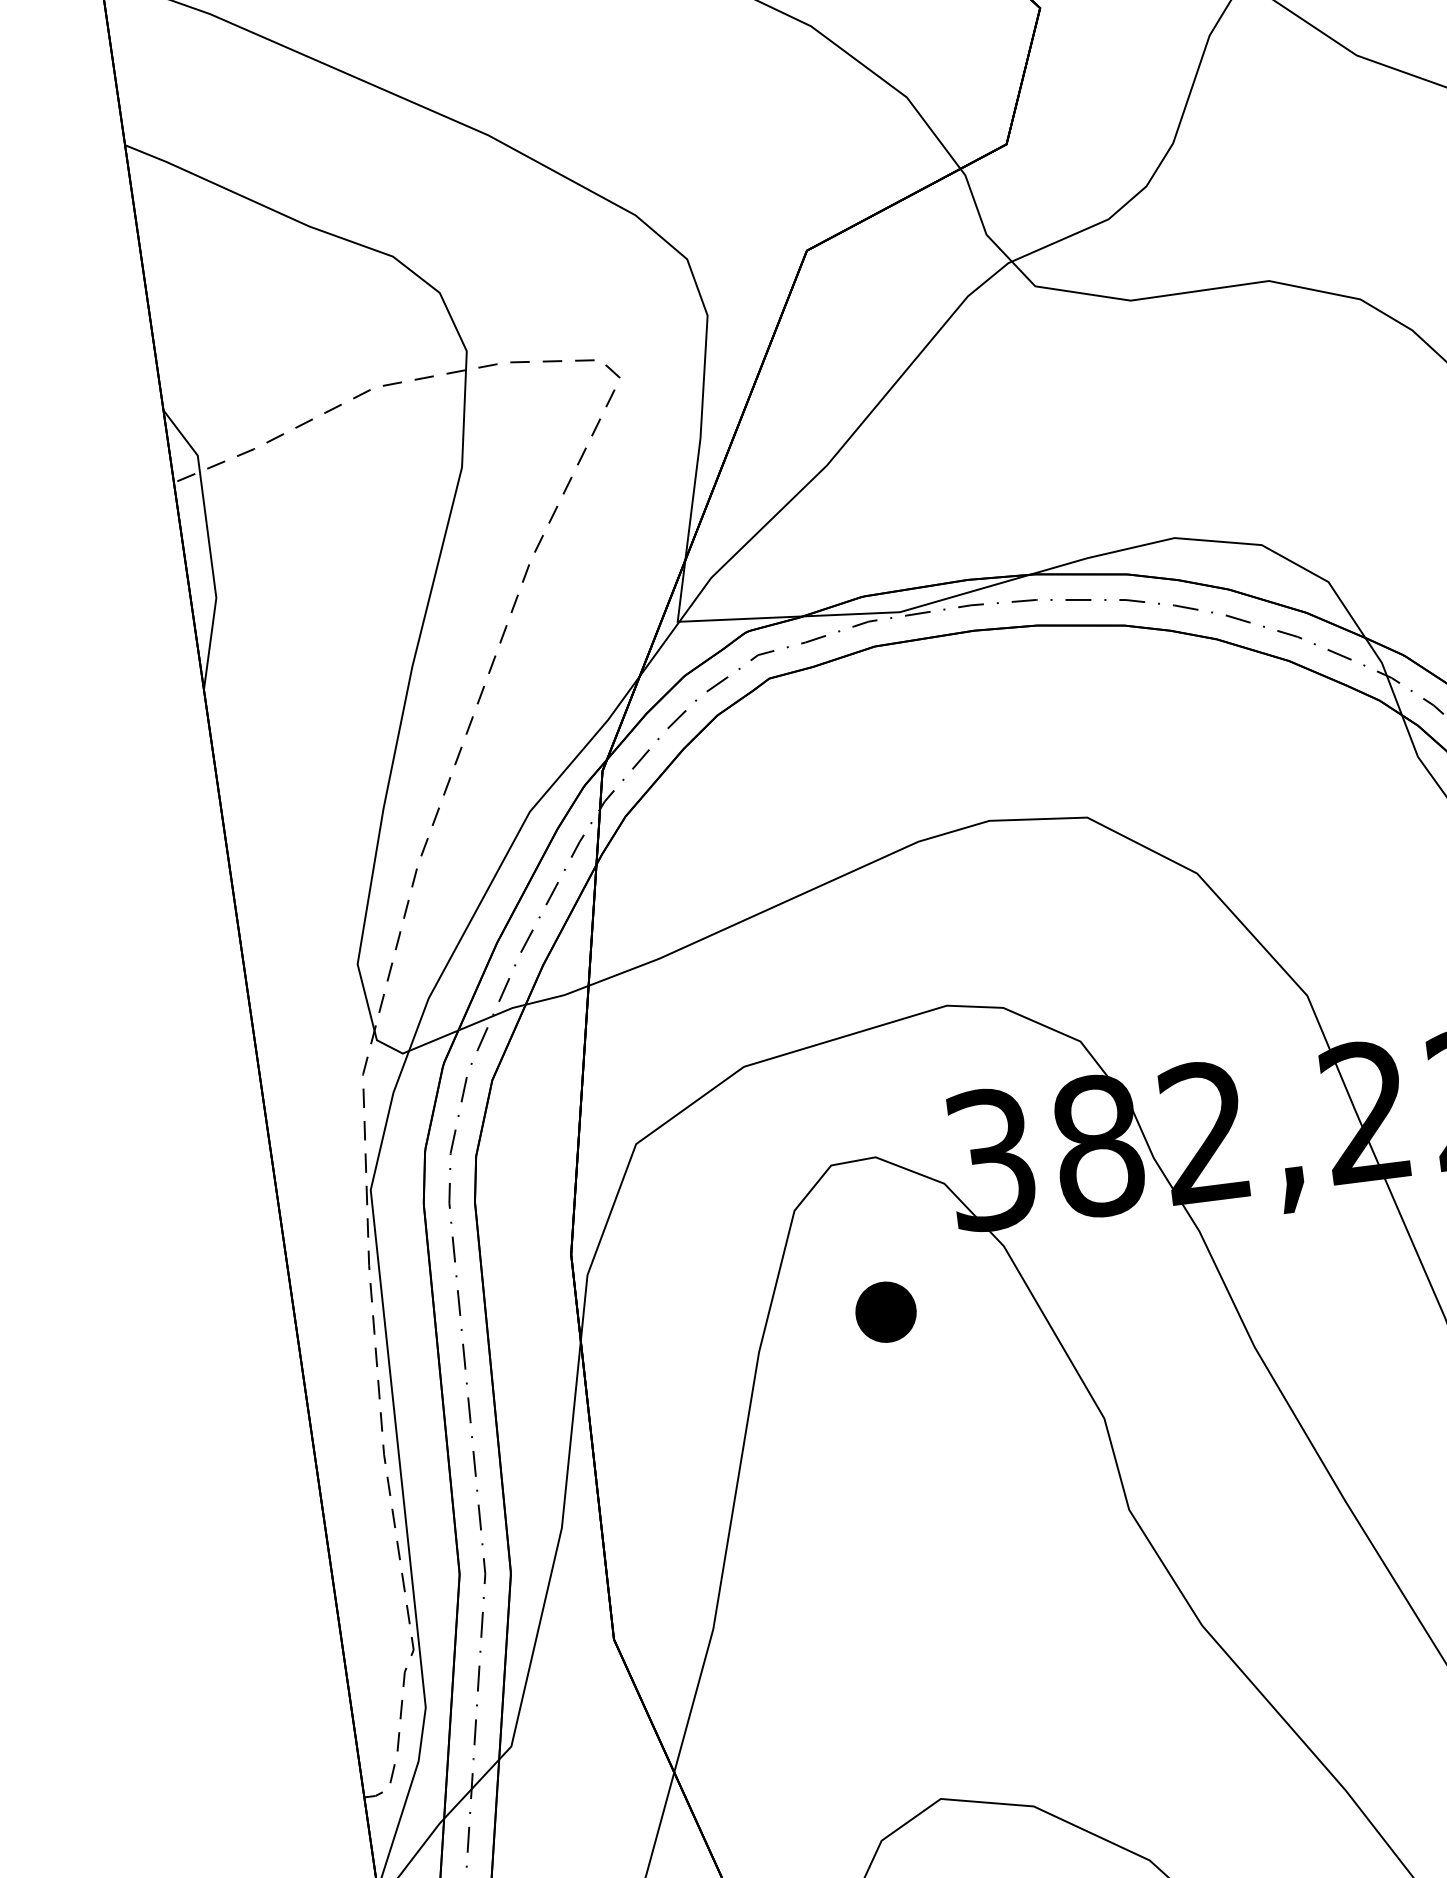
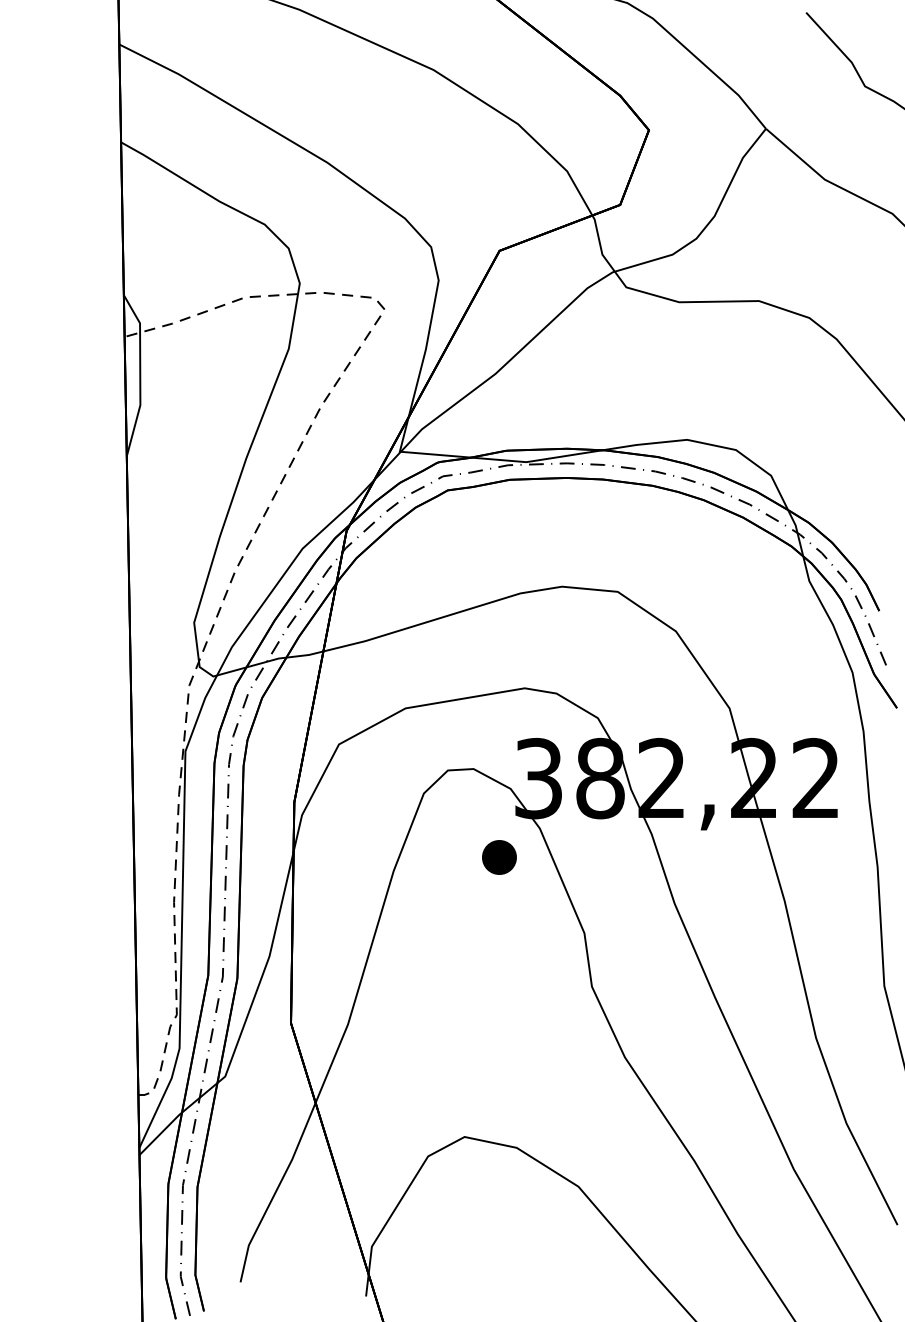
part: (886, 1312) -> (499, 857), moved

